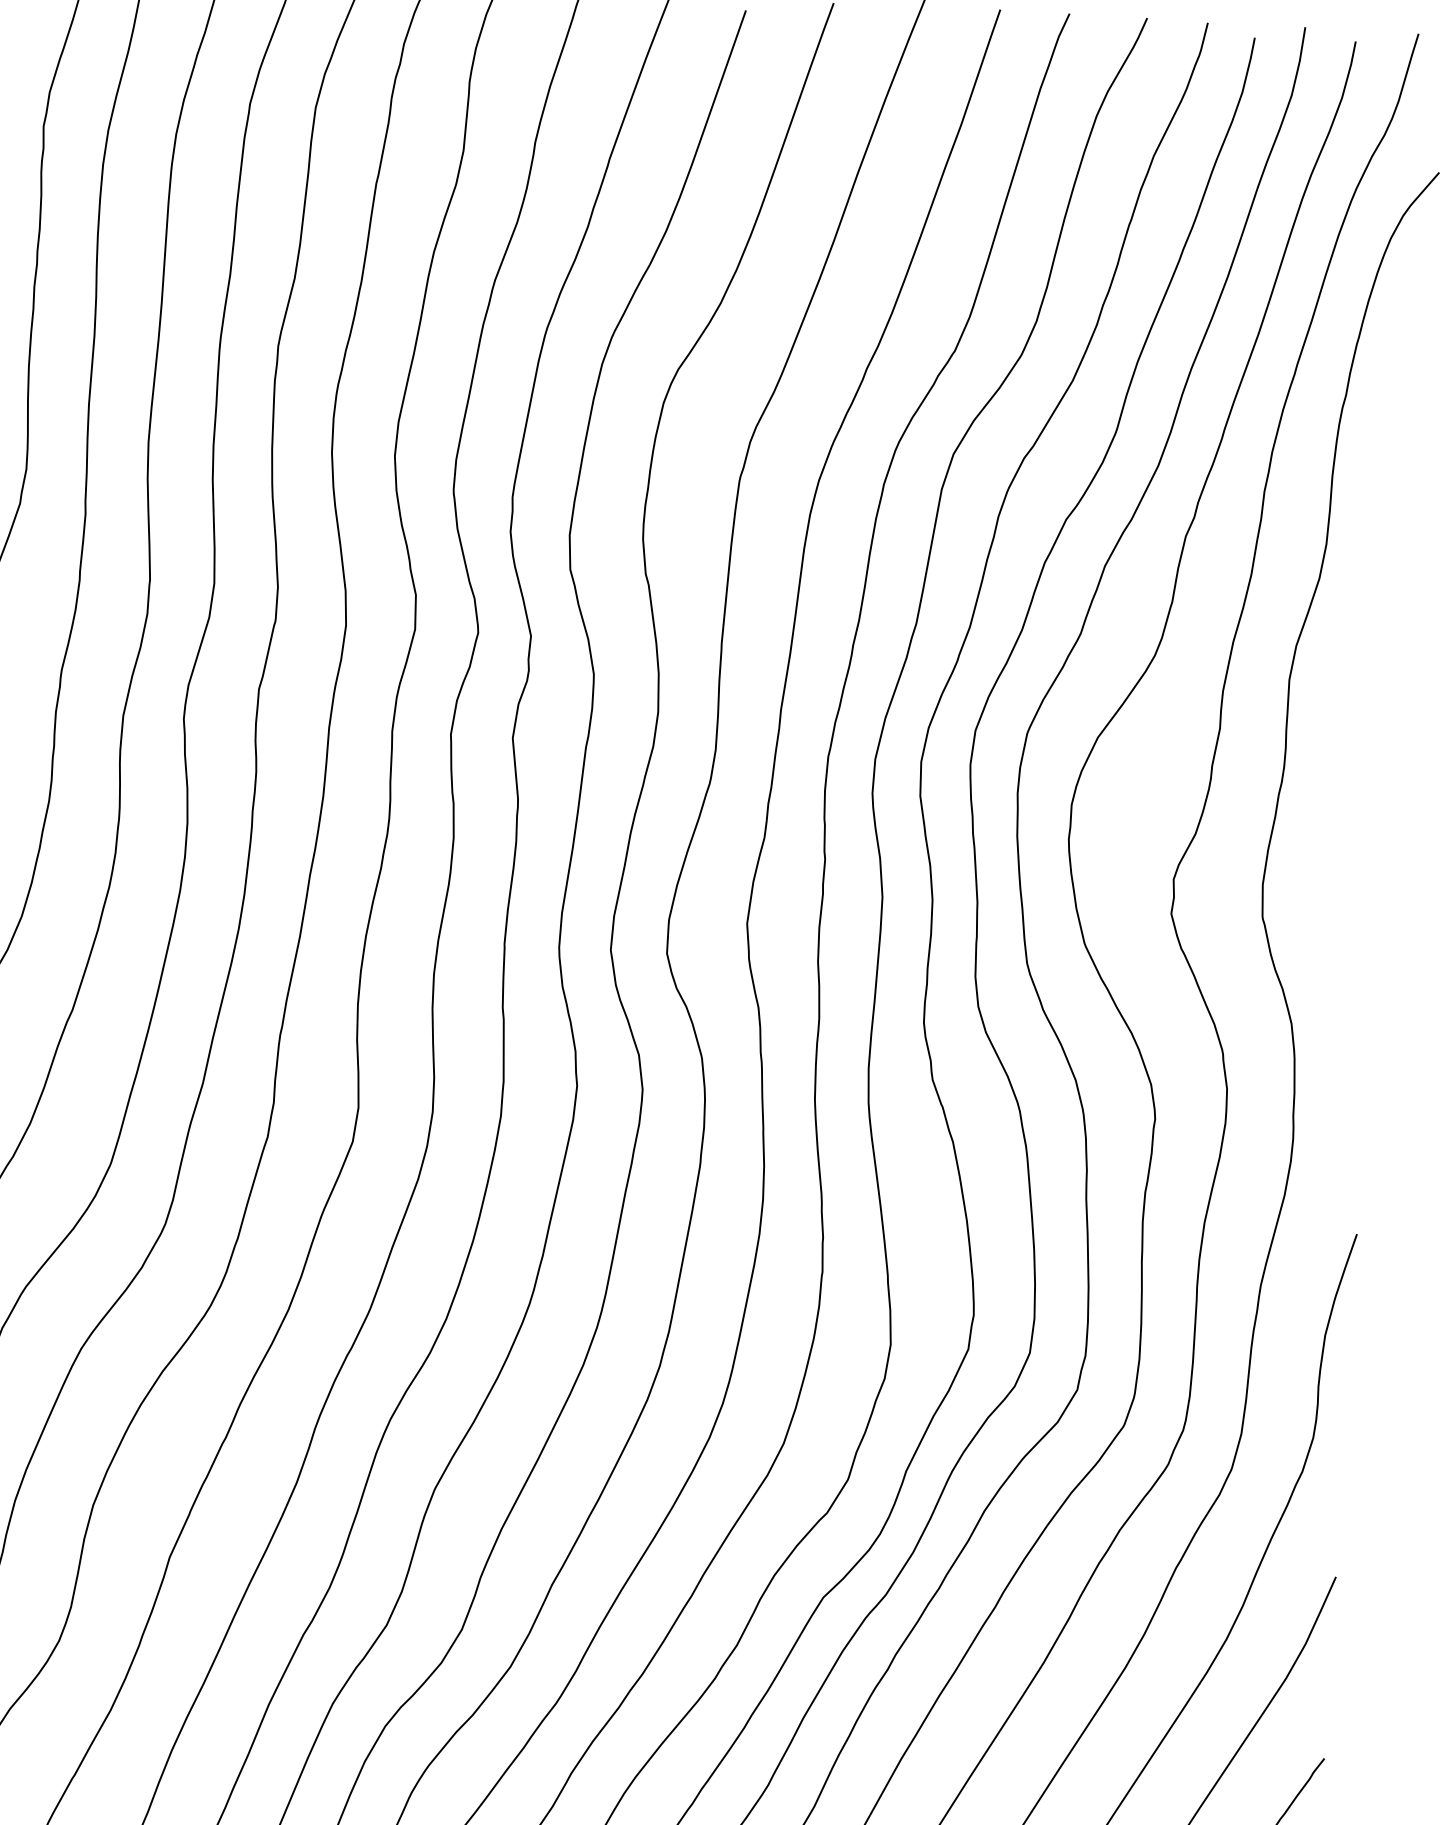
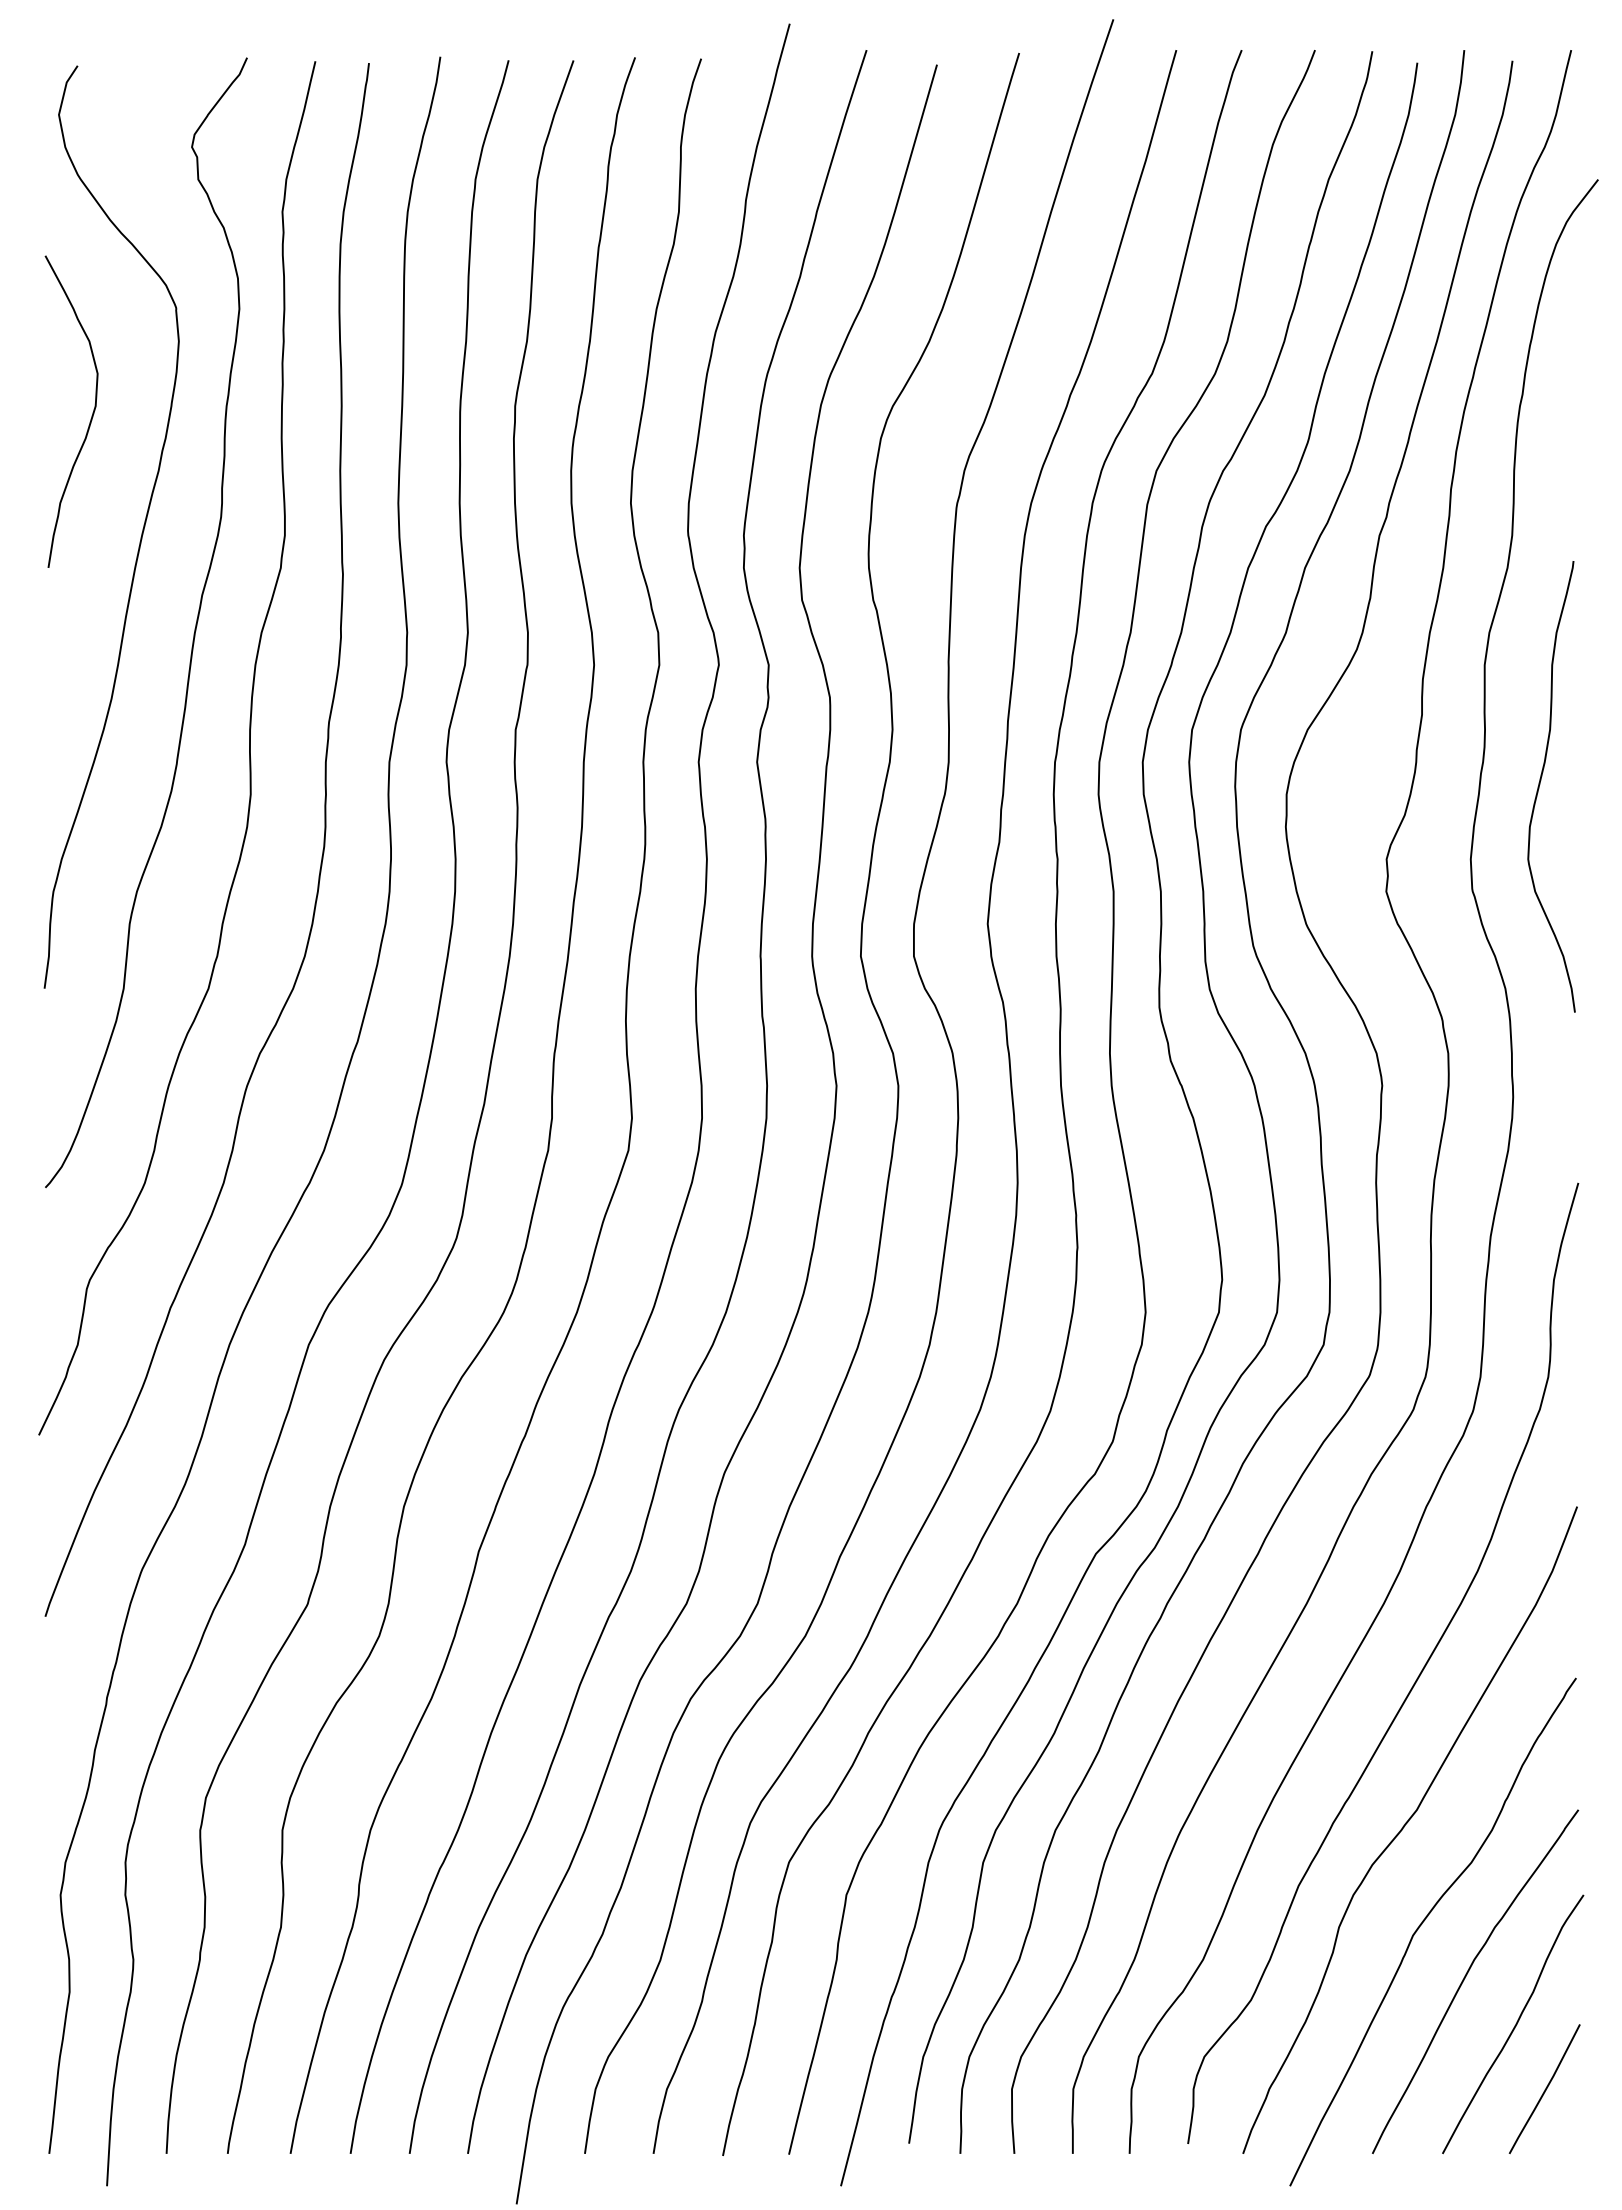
curve: (1341, 809) -> (1540, 784), added

